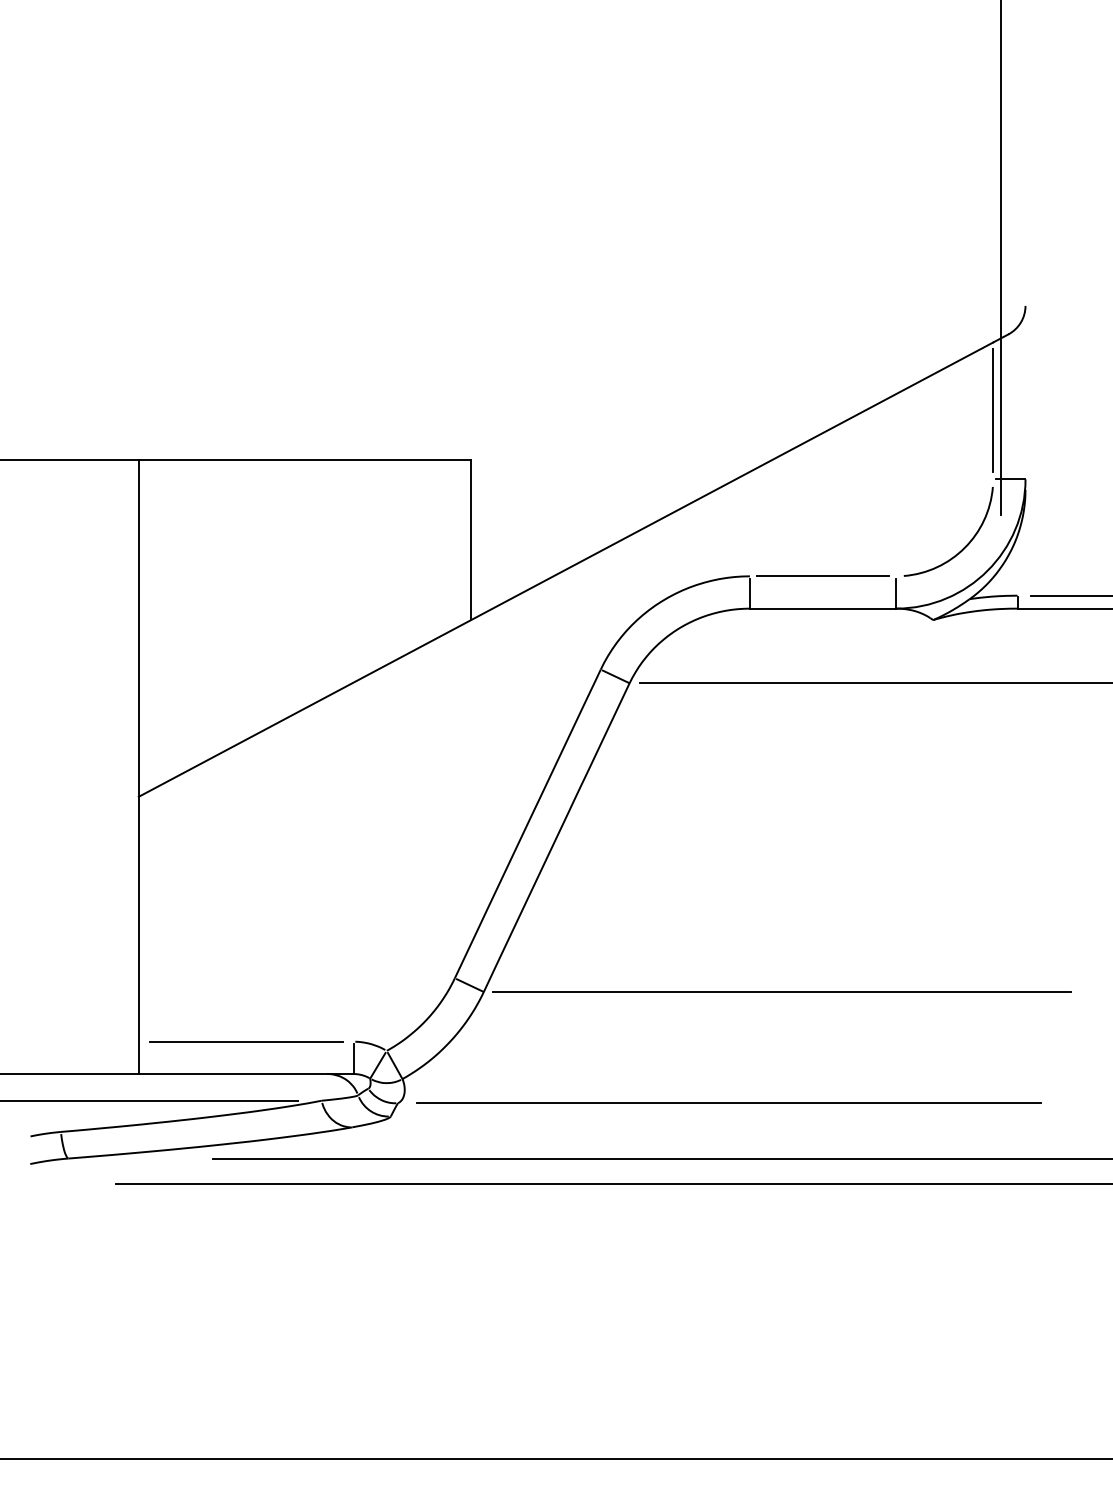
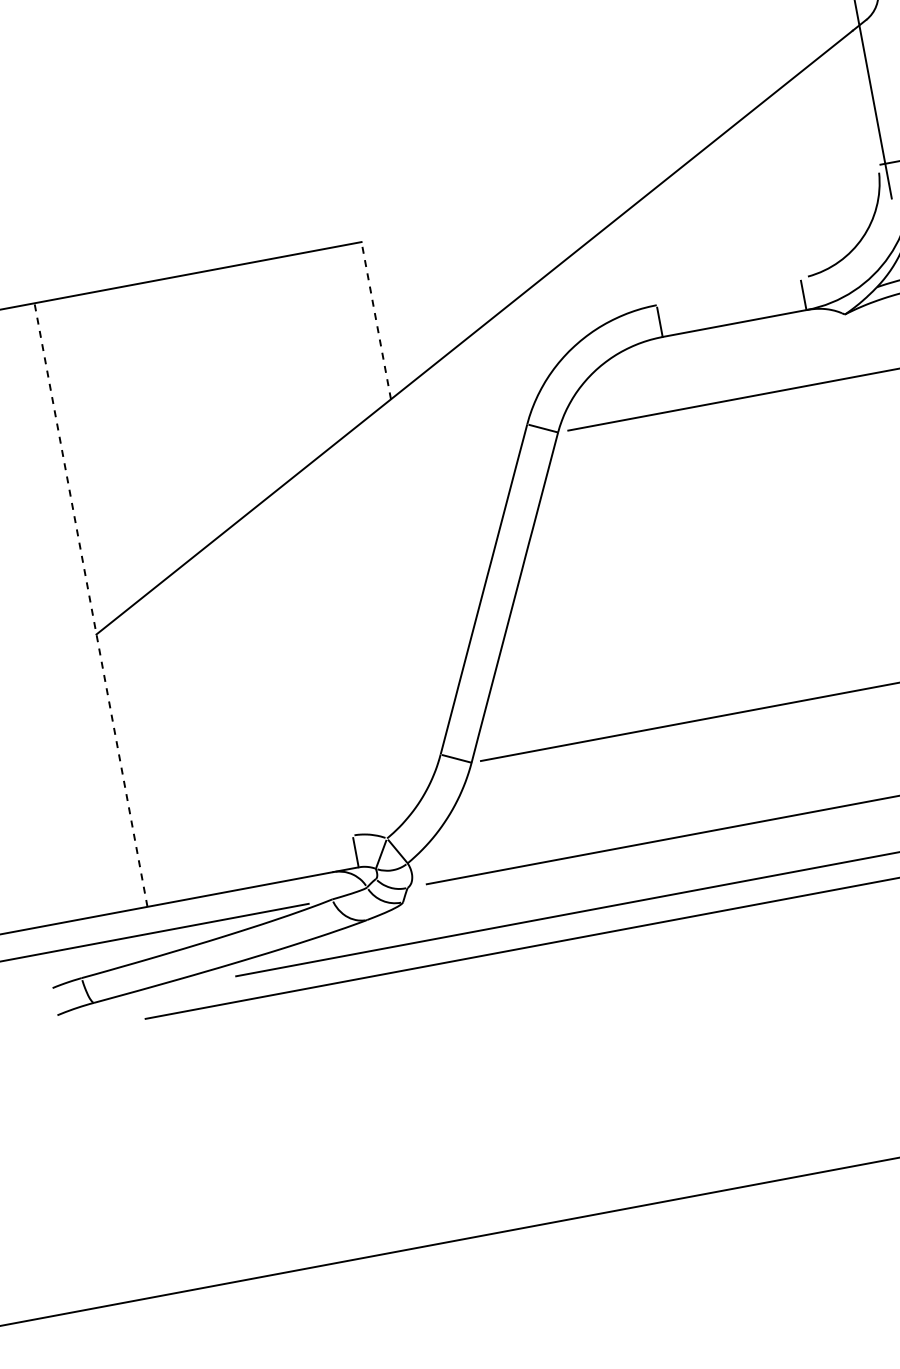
line: (993, 410) -> (865, 97), removed
line: (471, 539) -> (376, 320), solid -> dashed
line: (822, 576) -> (728, 292), removed
line: (138, 766) -> (90, 604), solid -> dashed
line: (246, 1041) -> (247, 855), removed

